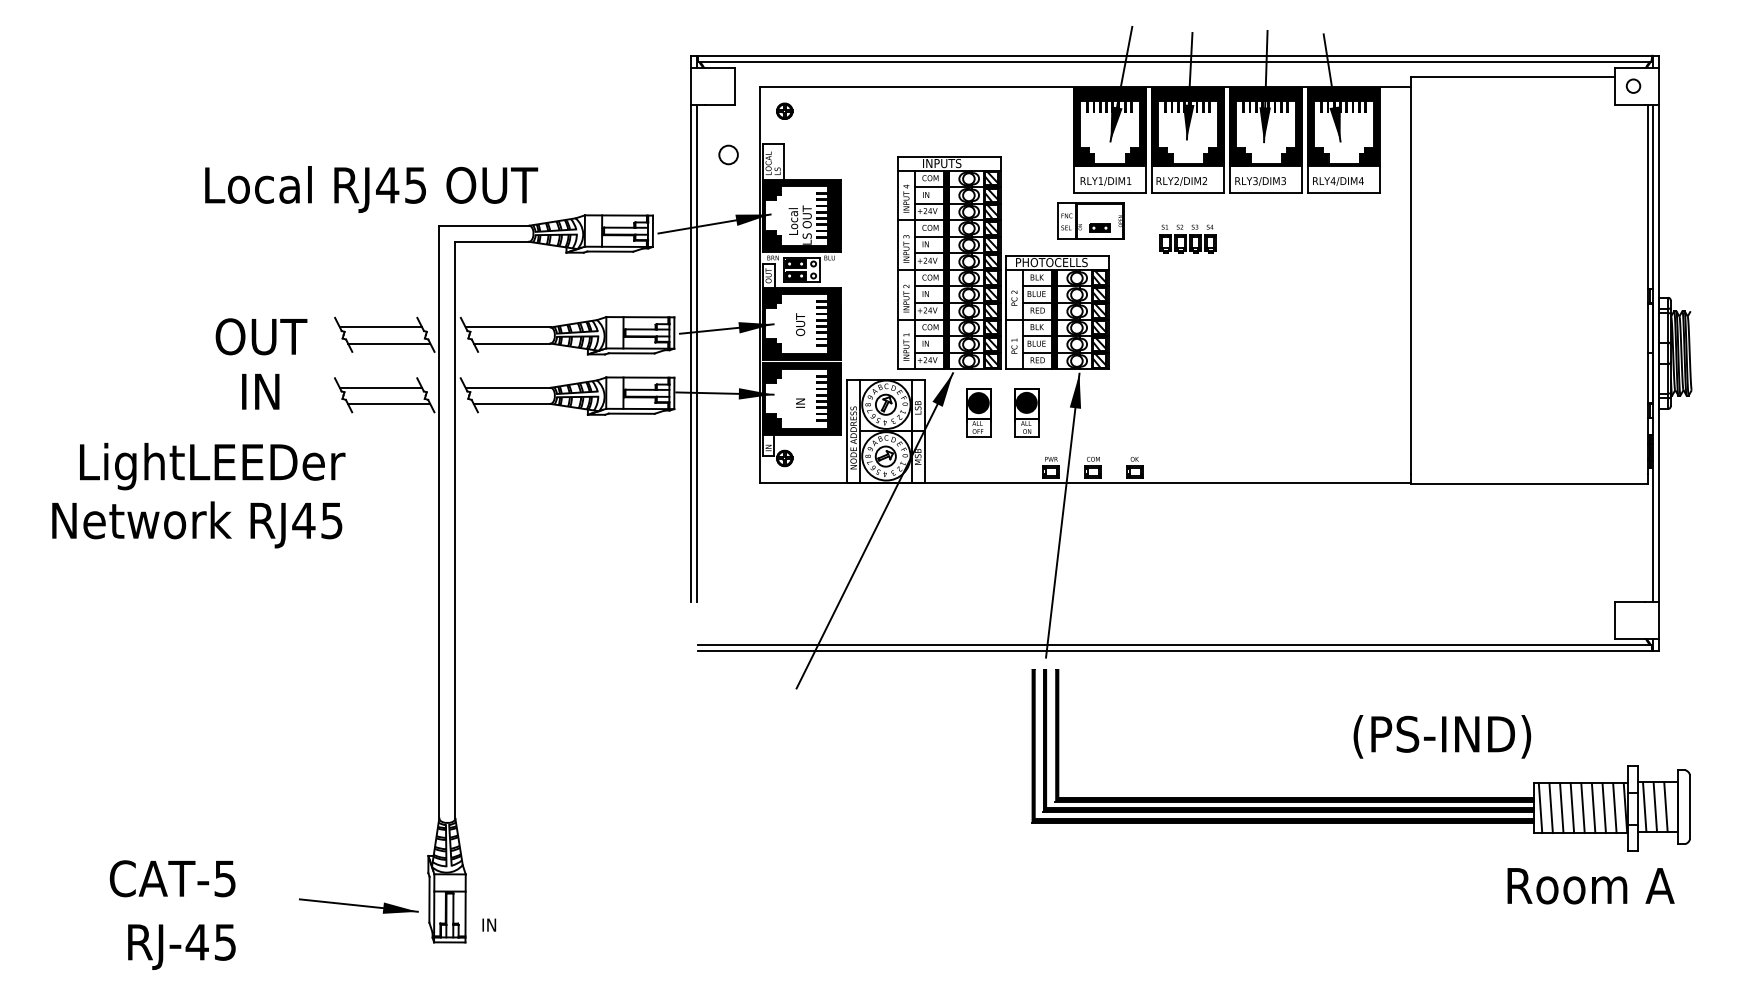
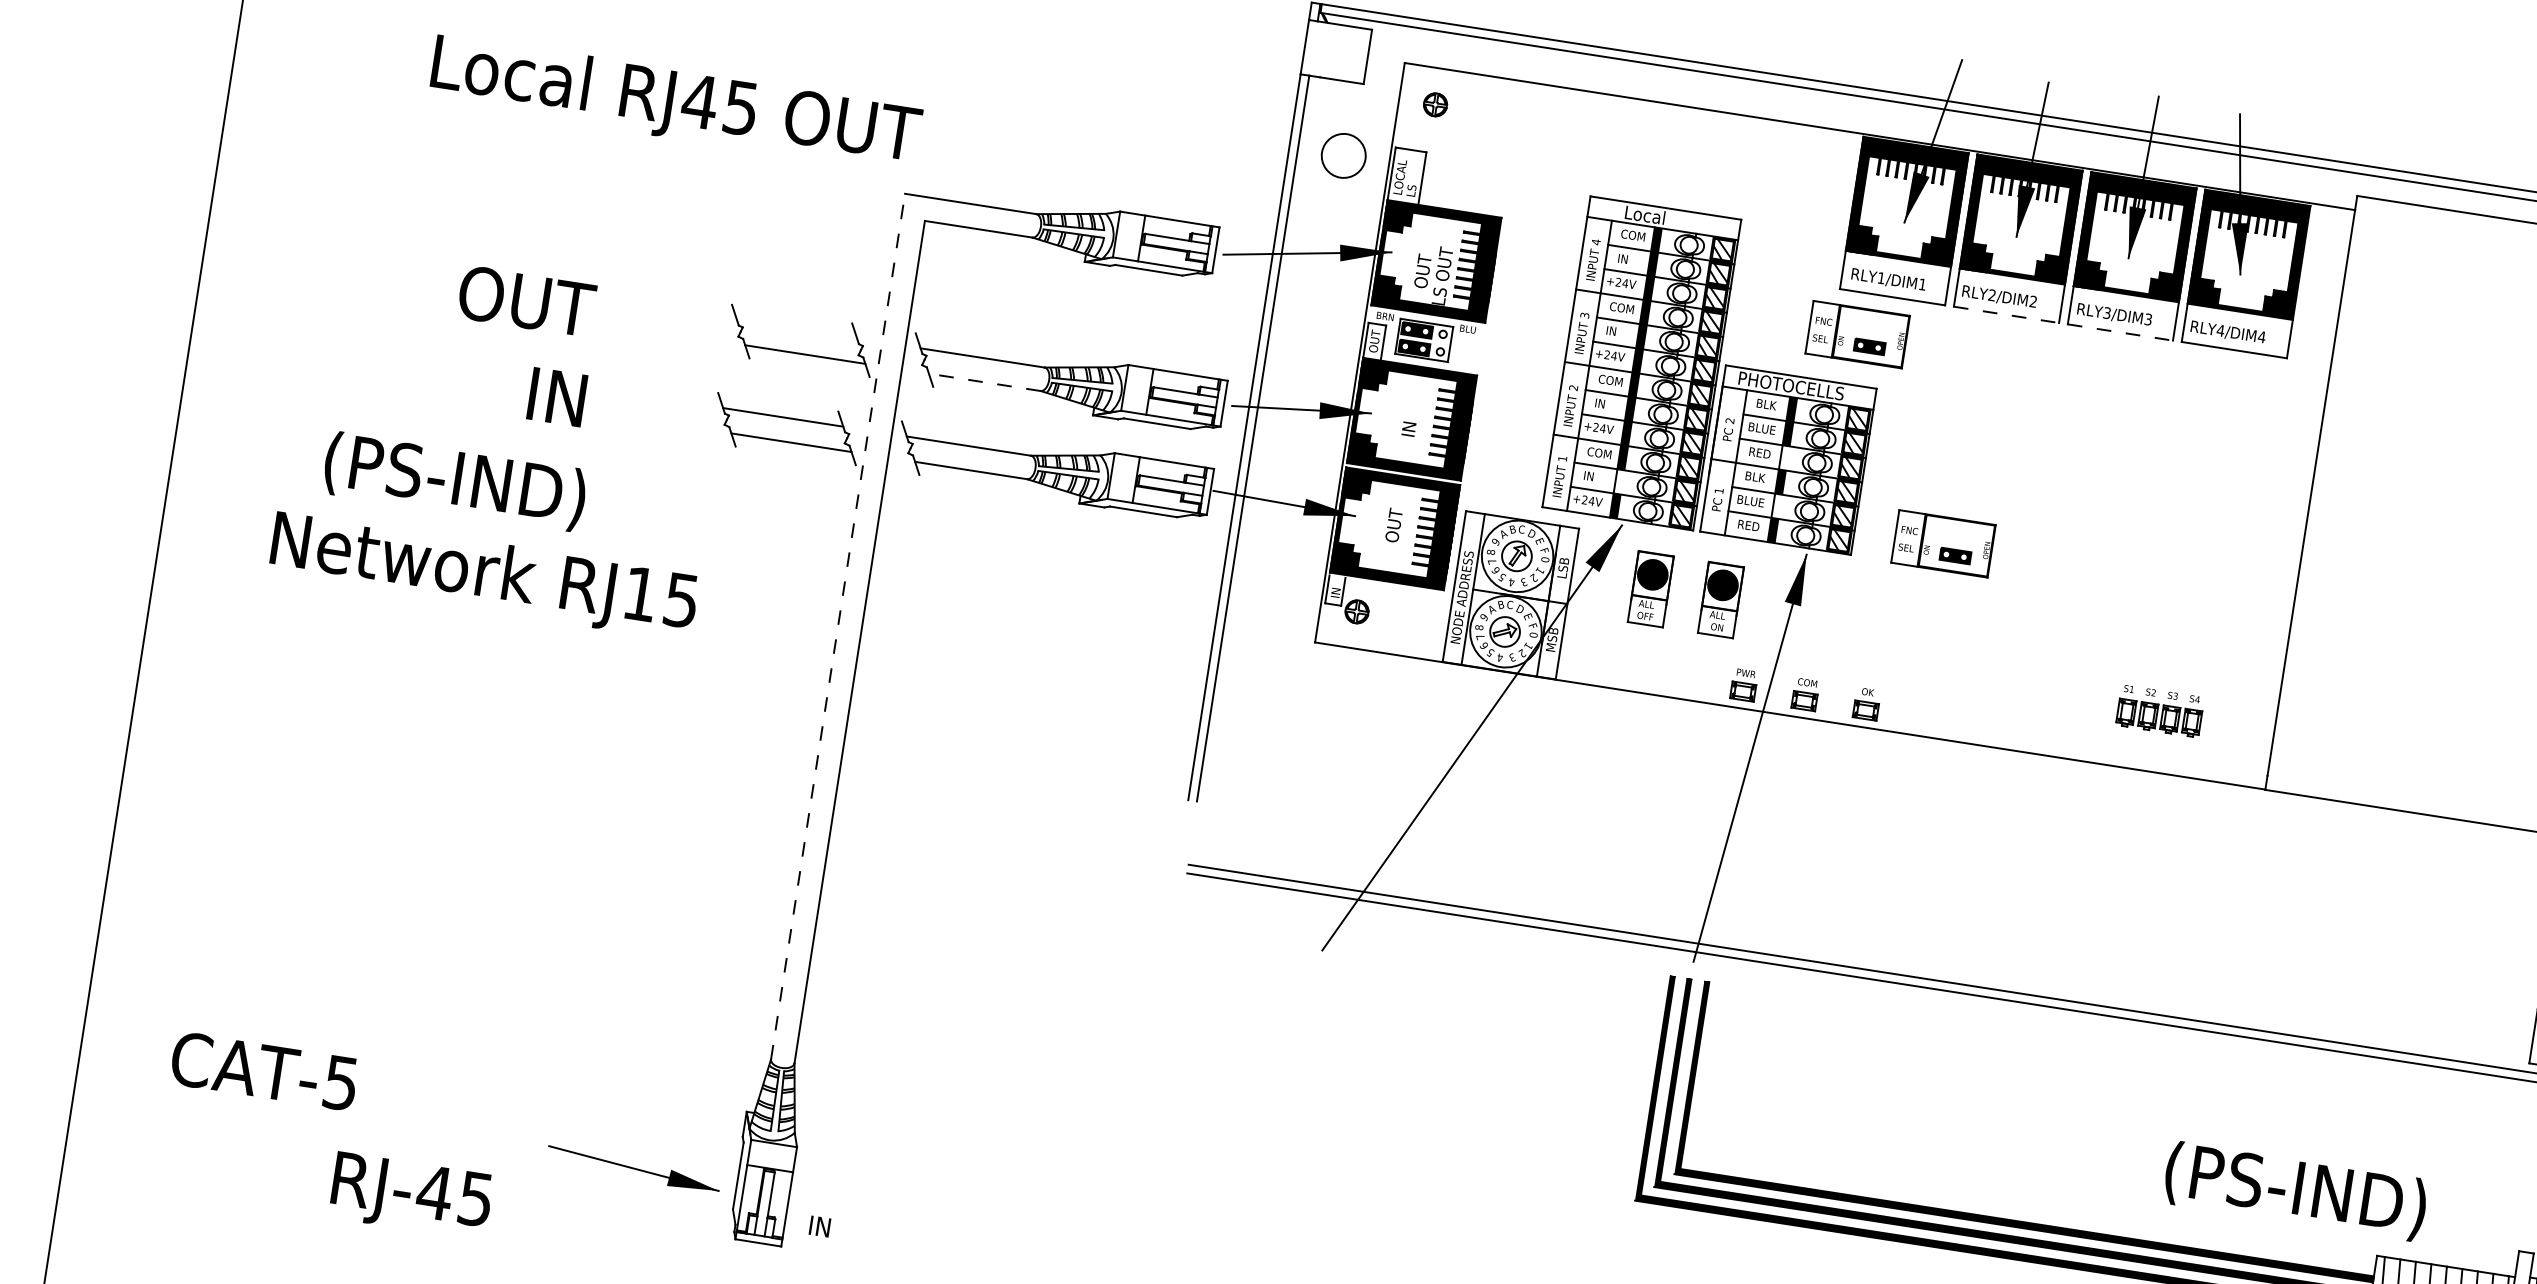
circle: (728, 154) -> (1343, 155), size x1.6
text: (942, 163) -> (1654, 216), INPUTS -> Local
text: (371, 189) -> (675, 104), moved
line: (1188, 192) -> (2006, 314), solid -> dashed
line: (1266, 192) -> (2120, 332), solid -> dashed
text: (793, 221) -> (1423, 267), Local -> OUT
part: (1187, 238) -> (2159, 710), moved
fill: (1054, 311) -> (1784, 458), removed
text: (800, 324) -> (1410, 419), OUT -> IN
line: (380, 327) -> (796, 329), removed
text: (261, 336) -> (526, 300), moved
line: (511, 343) -> (983, 382), solid -> dashed
fill: (946, 344) -> (1619, 481), removed
fill: (1054, 344) -> (1776, 506), removed
part: (1169, 351) -> (1943, 542), added
text: (260, 391) -> (556, 396), moved
text: (800, 396) -> (1394, 524), IN -> OUT
text: (212, 466) -> (519, 494), LightLEEDer -> (PS-IND)
text: (303, 520) -> (640, 593), RJ45 -> RJ15
line: (439, 521) -> (838, 625), solid -> dashed
text: (1442, 736) -> (2295, 1190), moved
text: (172, 878) -> (264, 1070), moved
text: (181, 946) -> (410, 1195), moved

